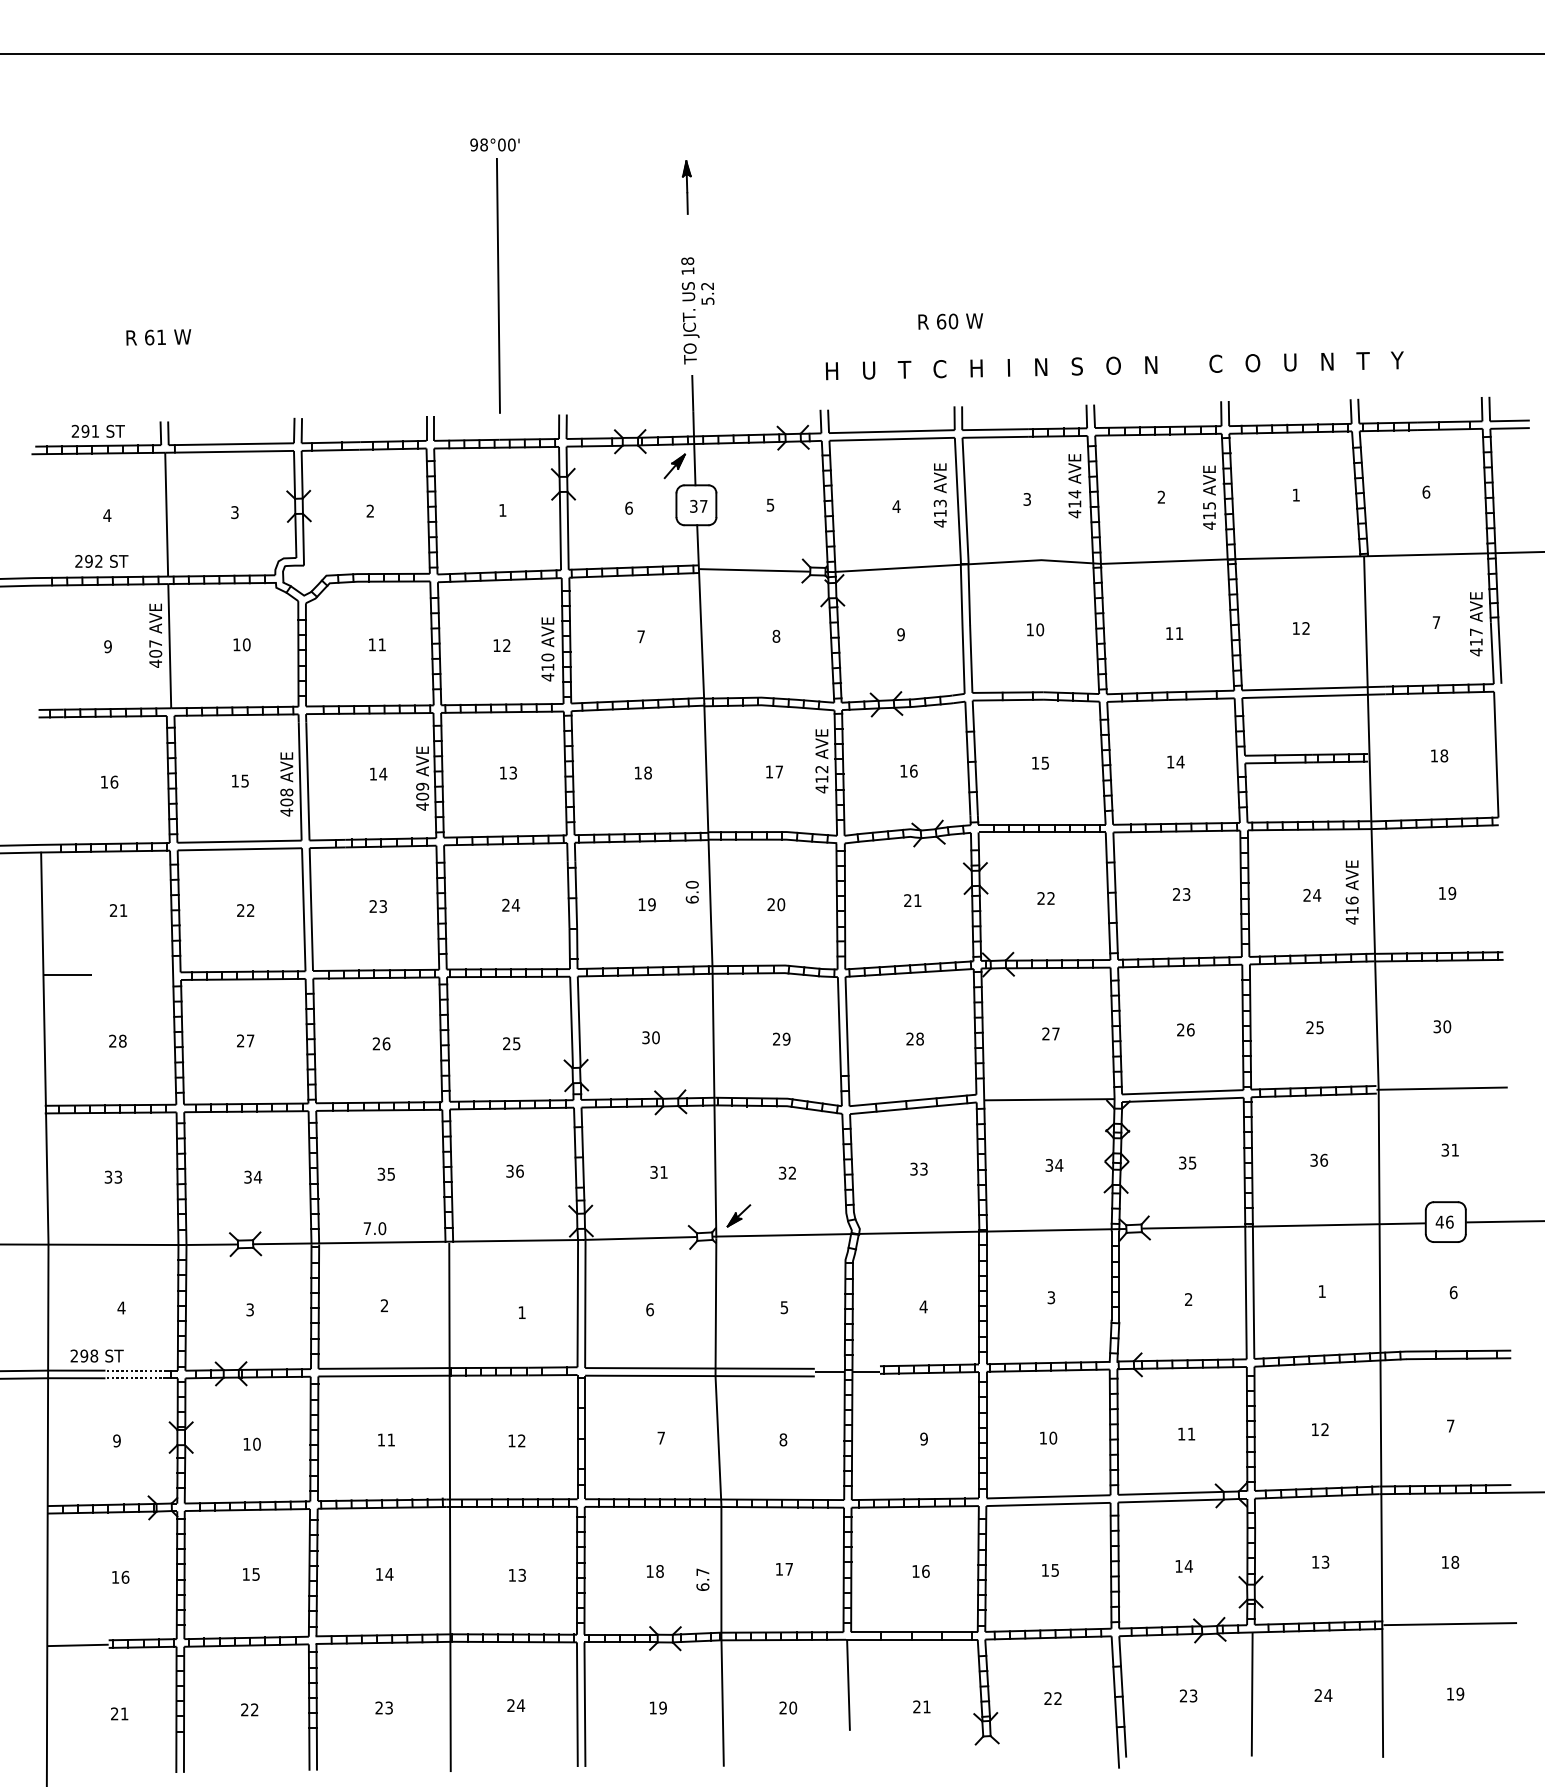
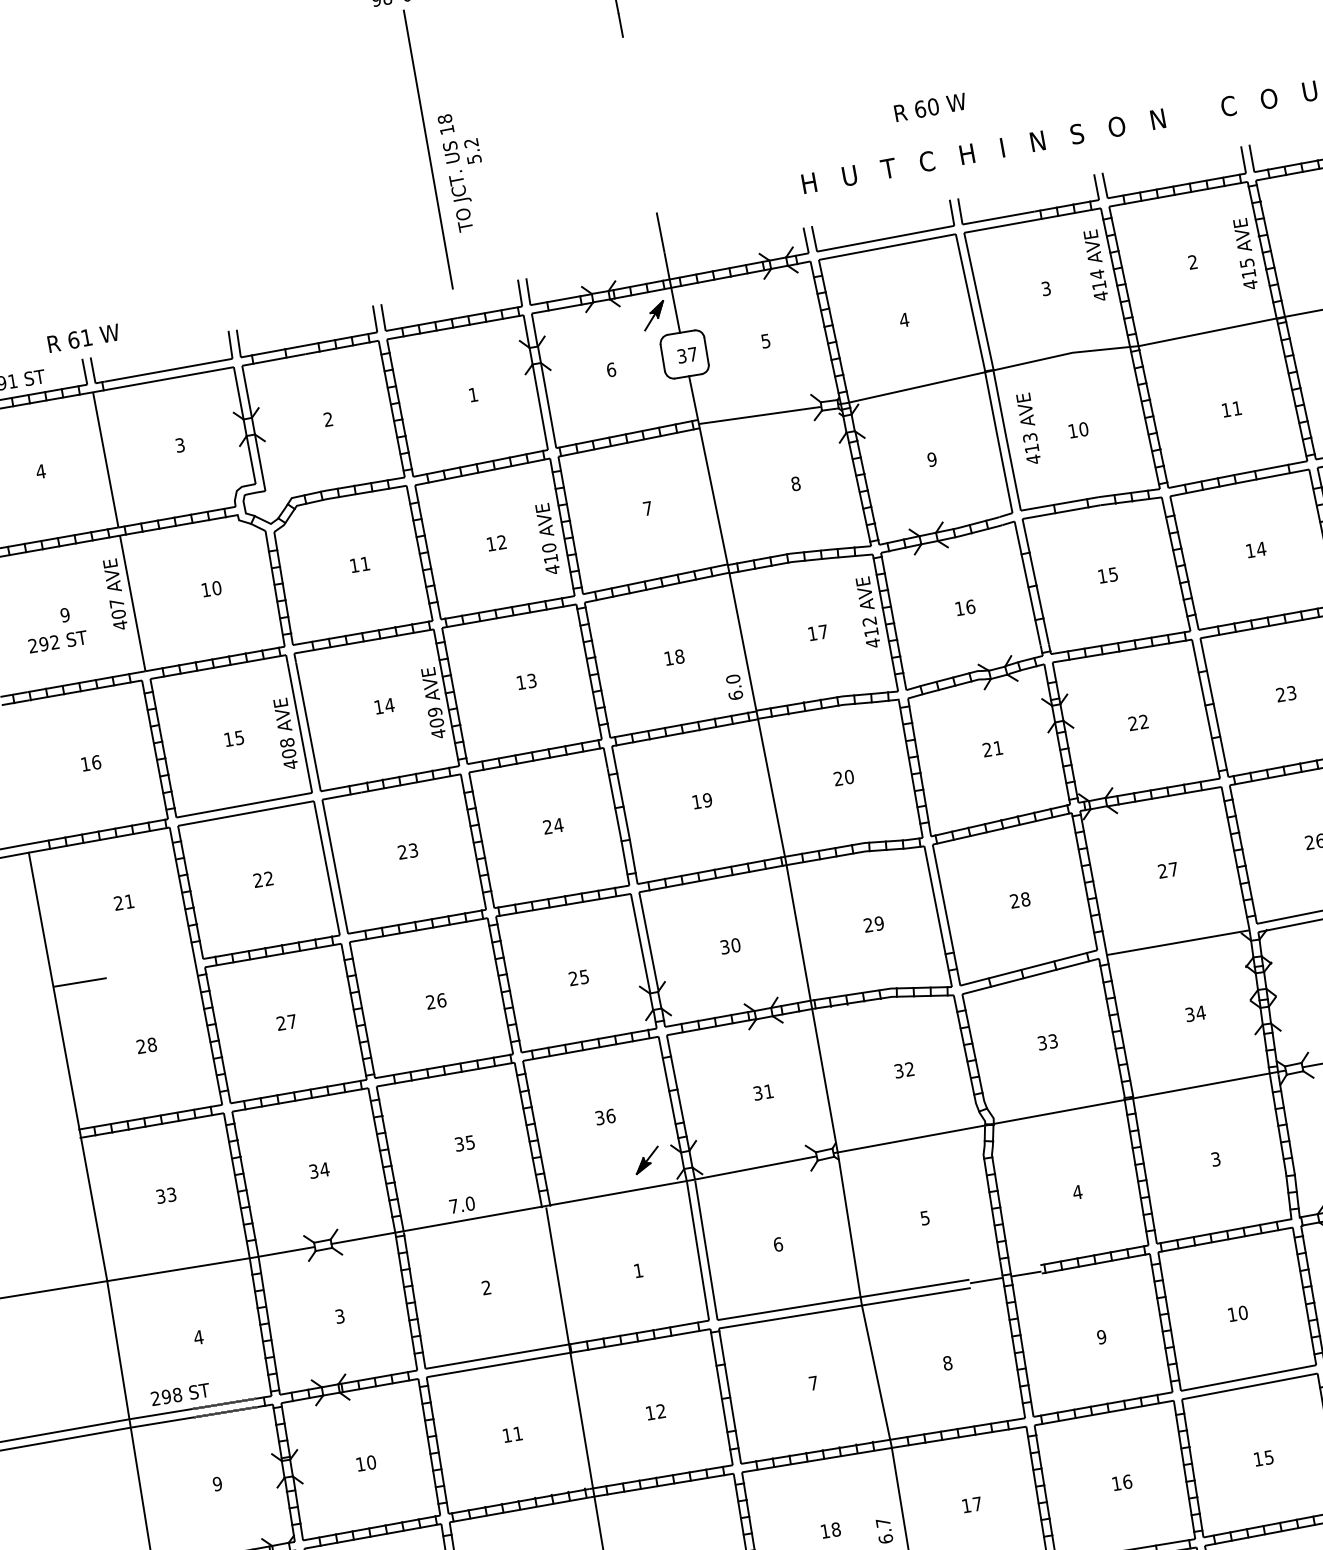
text: (697, 310) -> (464, 171), moved
text: (158, 337) -> (83, 338), moved
text: (939, 495) -> (1027, 429), moved
text: (101, 561) -> (57, 642), moved
text: (691, 892) -> (733, 687), moved
part: (738, 1215) -> (646, 1160), moved

